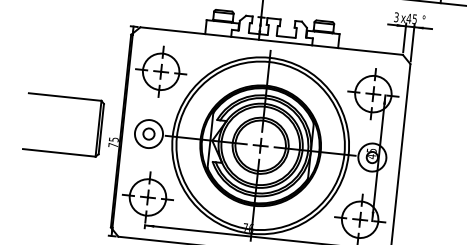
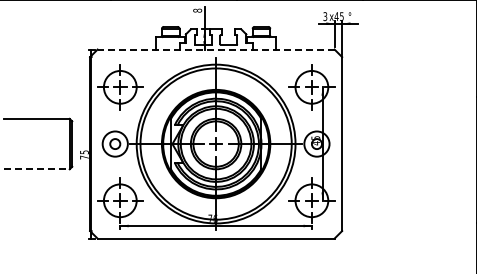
line: (271, 40) -> (215, 49), solid -> dashed
line: (58, 153) -> (36, 169), solid -> dashed

